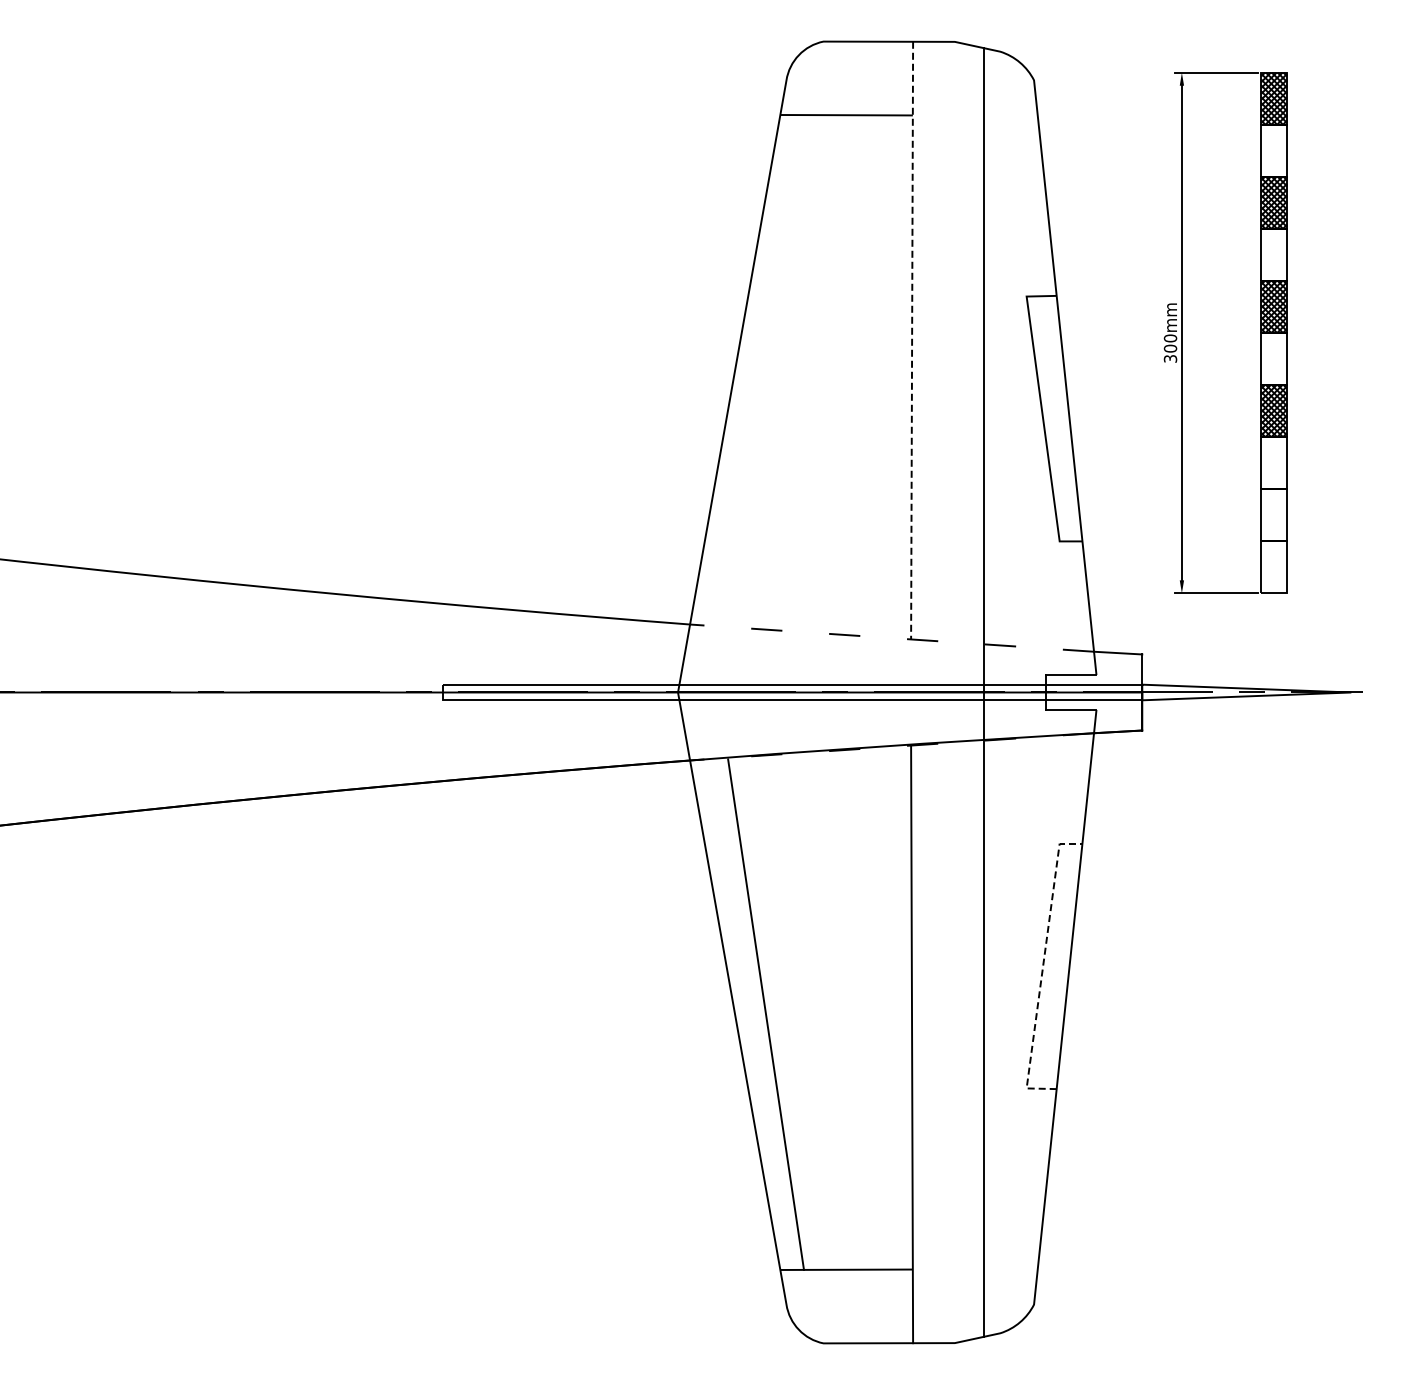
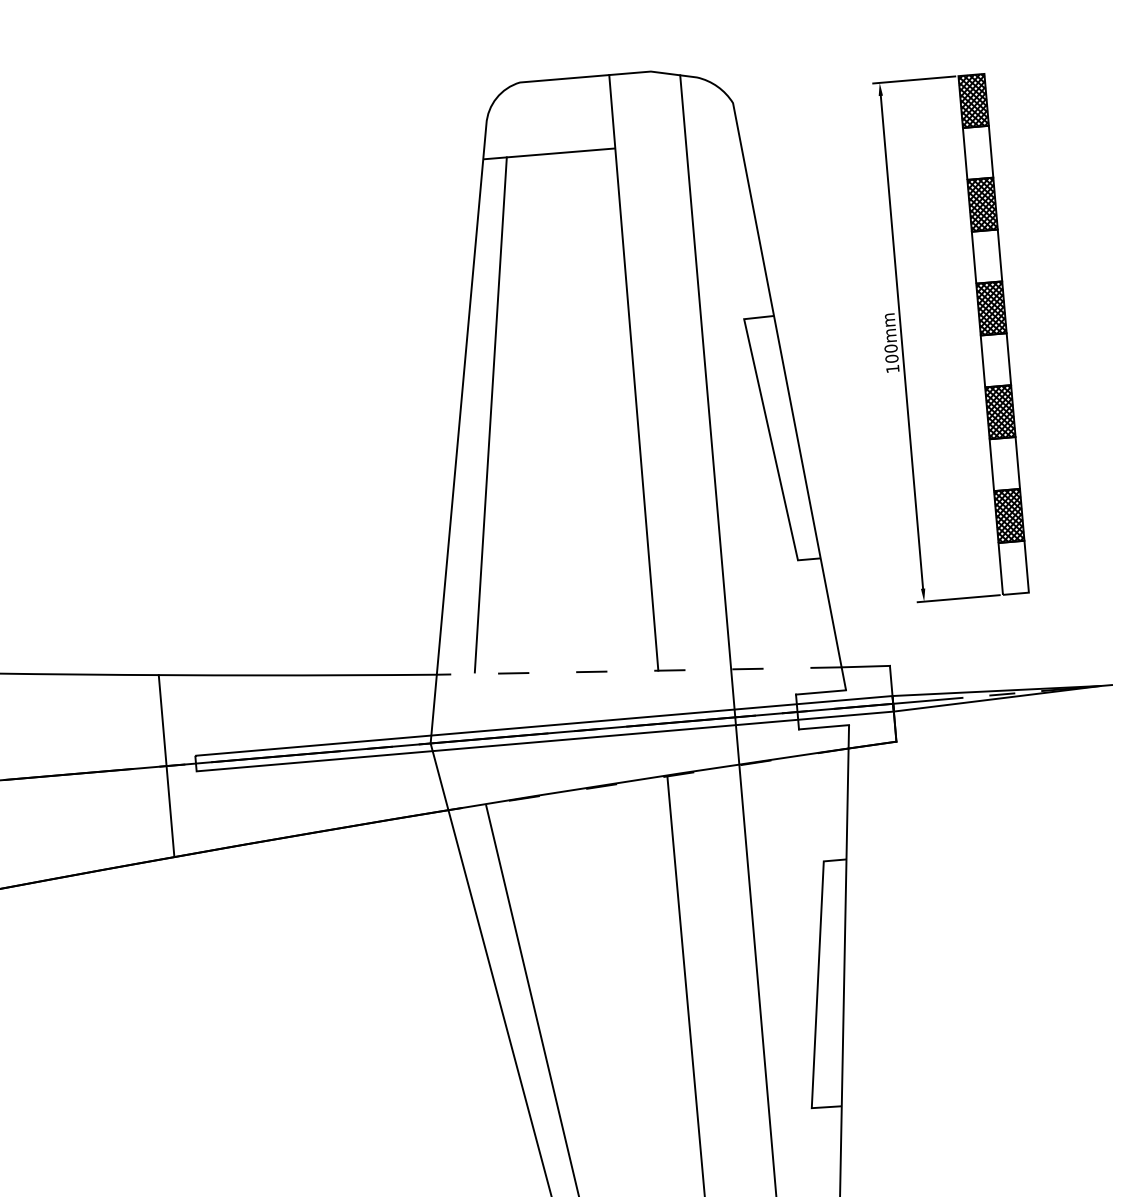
line: (912, 340) -> (634, 372), dashed -> solid
text: (1170, 358) -> (892, 368), 300mm -> 100mm
line: (766, 370) -> (491, 415), added
hatch: (1273, 515) -> (1008, 516), added
line: (413, 692) -> (167, 766), added
line: (1042, 969) -> (817, 988), dashed -> solid

